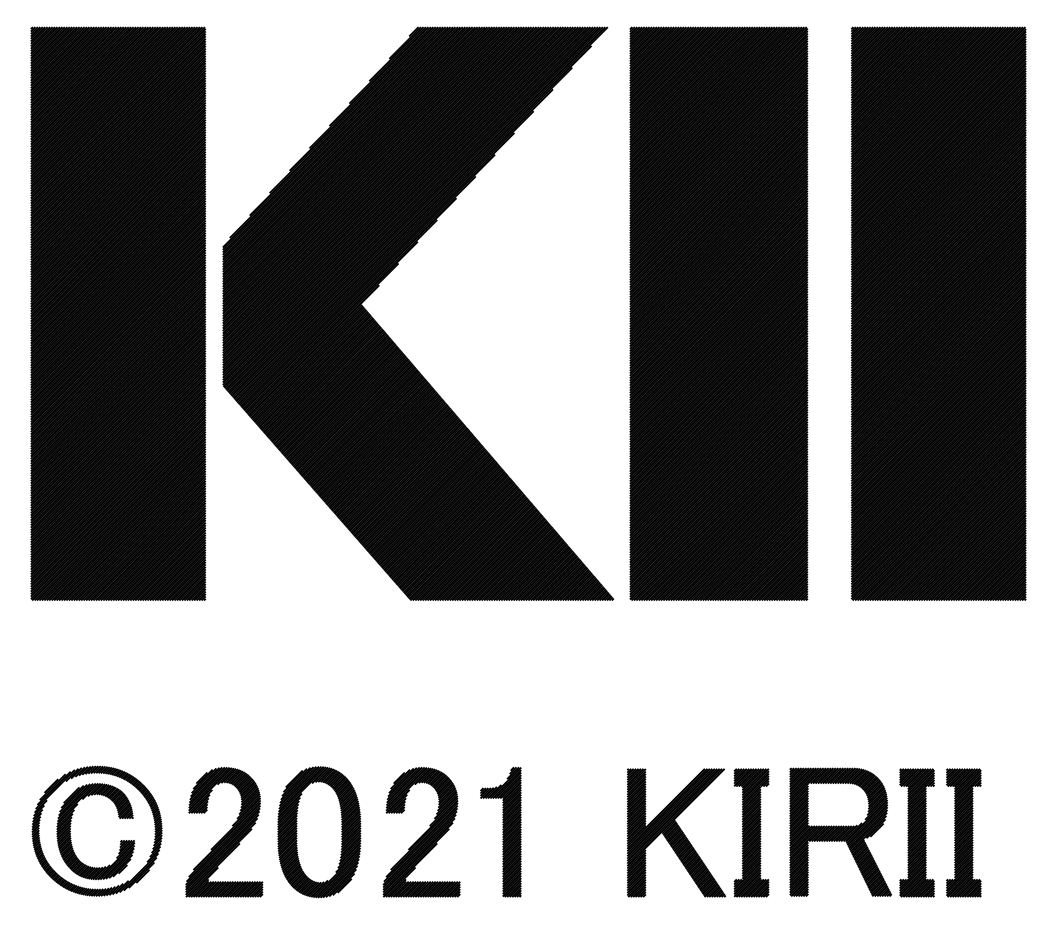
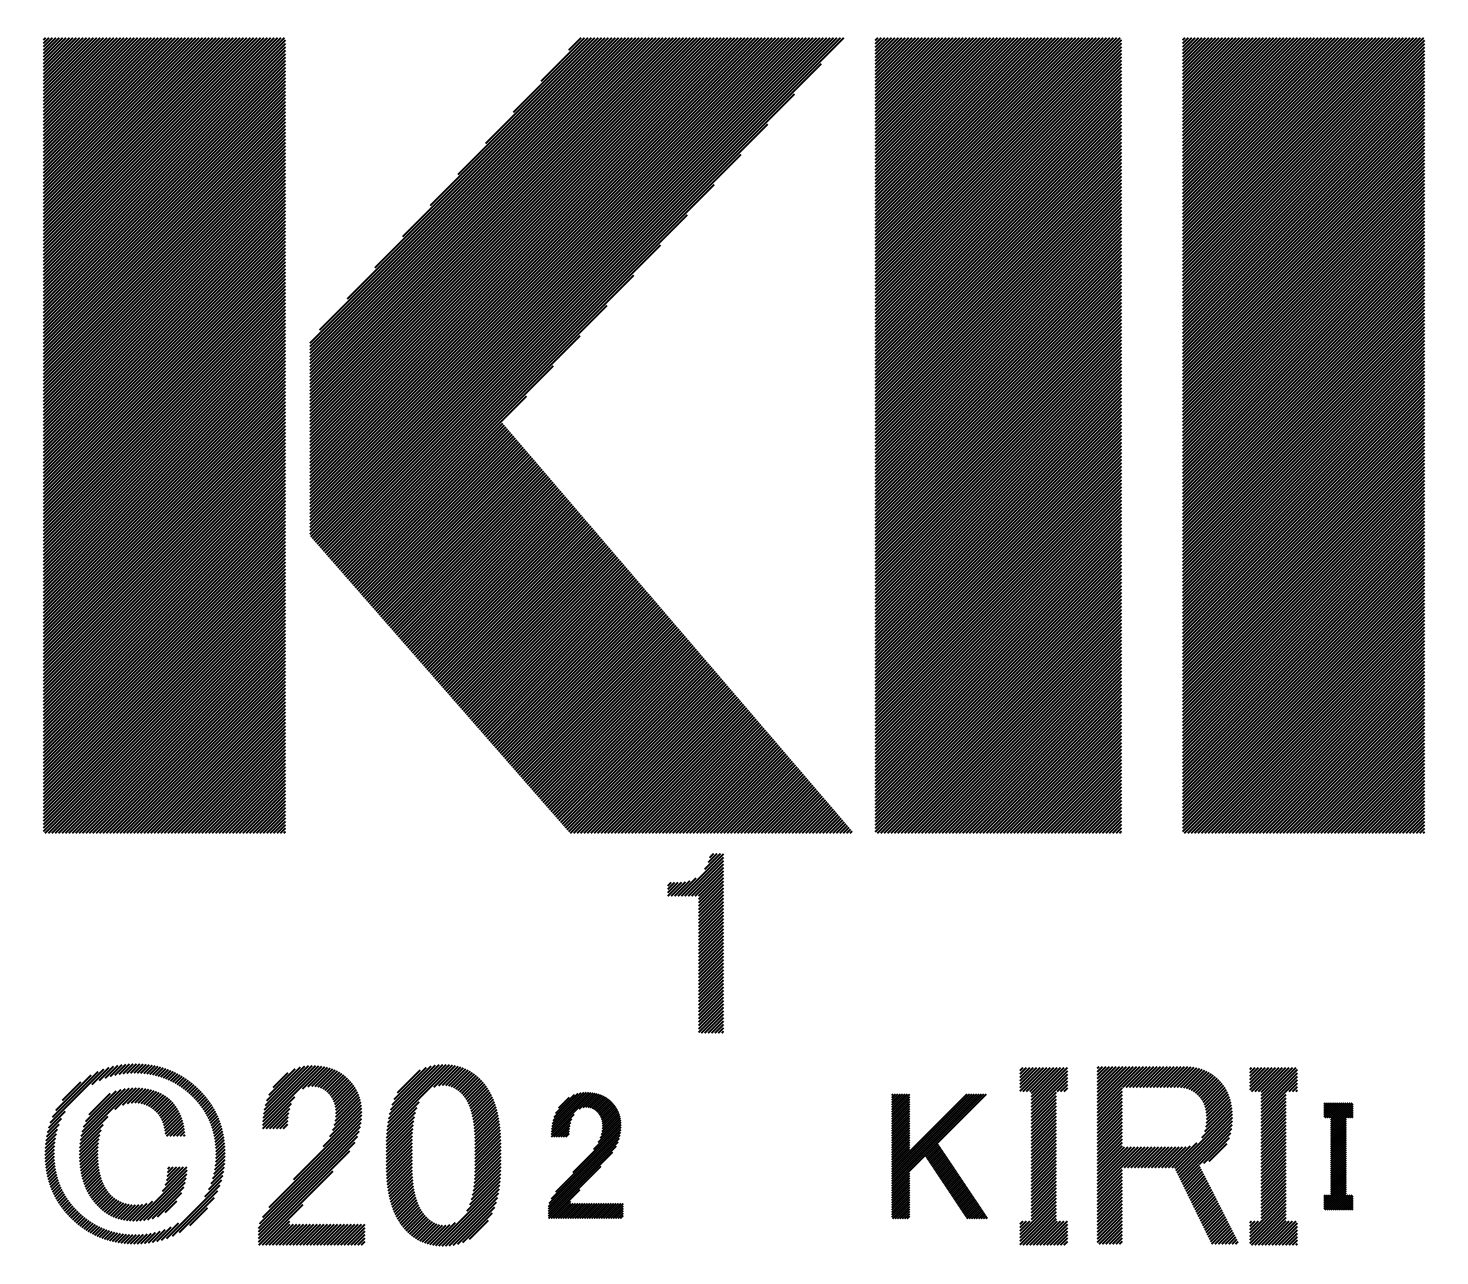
part: (421, 832) -> (585, 1155), size x0.7
part: (500, 832) -> (695, 943), moved
part: (676, 833) -> (939, 1156), size x0.7
part: (963, 833) -> (1338, 1156), size x0.6

